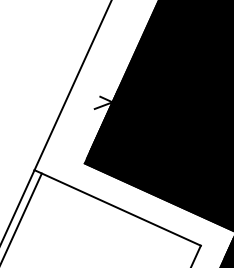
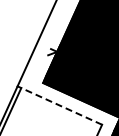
line: (117, 207) -> (59, 105), solid -> dashed

